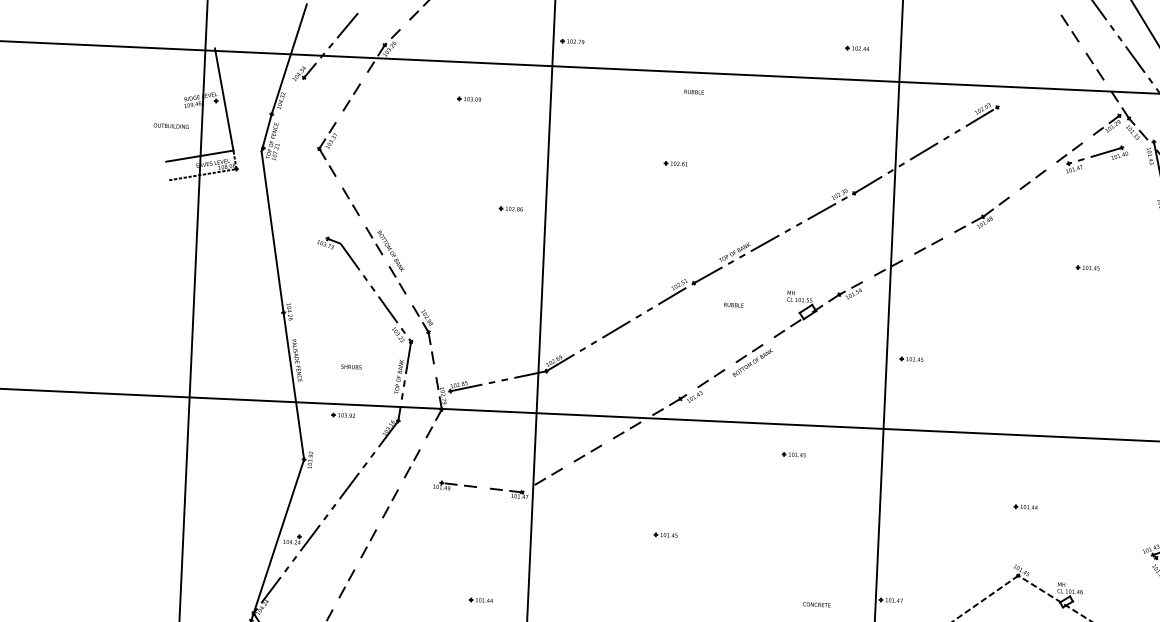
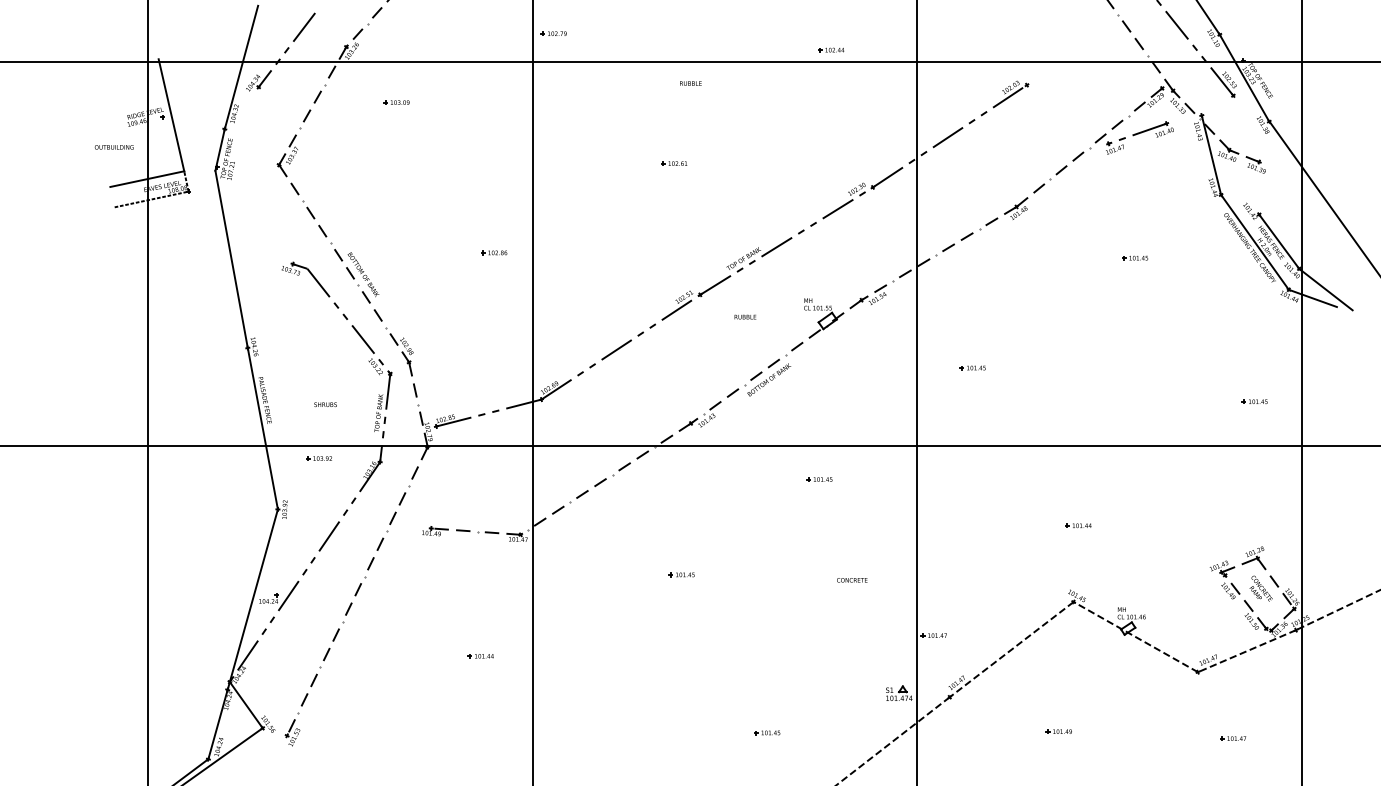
part: (857, 48) -> (831, 49), moved
part: (469, 99) -> (396, 102), moved
part: (511, 208) -> (494, 252), moved
part: (911, 358) -> (972, 367), moved
text: (817, 604) -> (852, 580), moved

